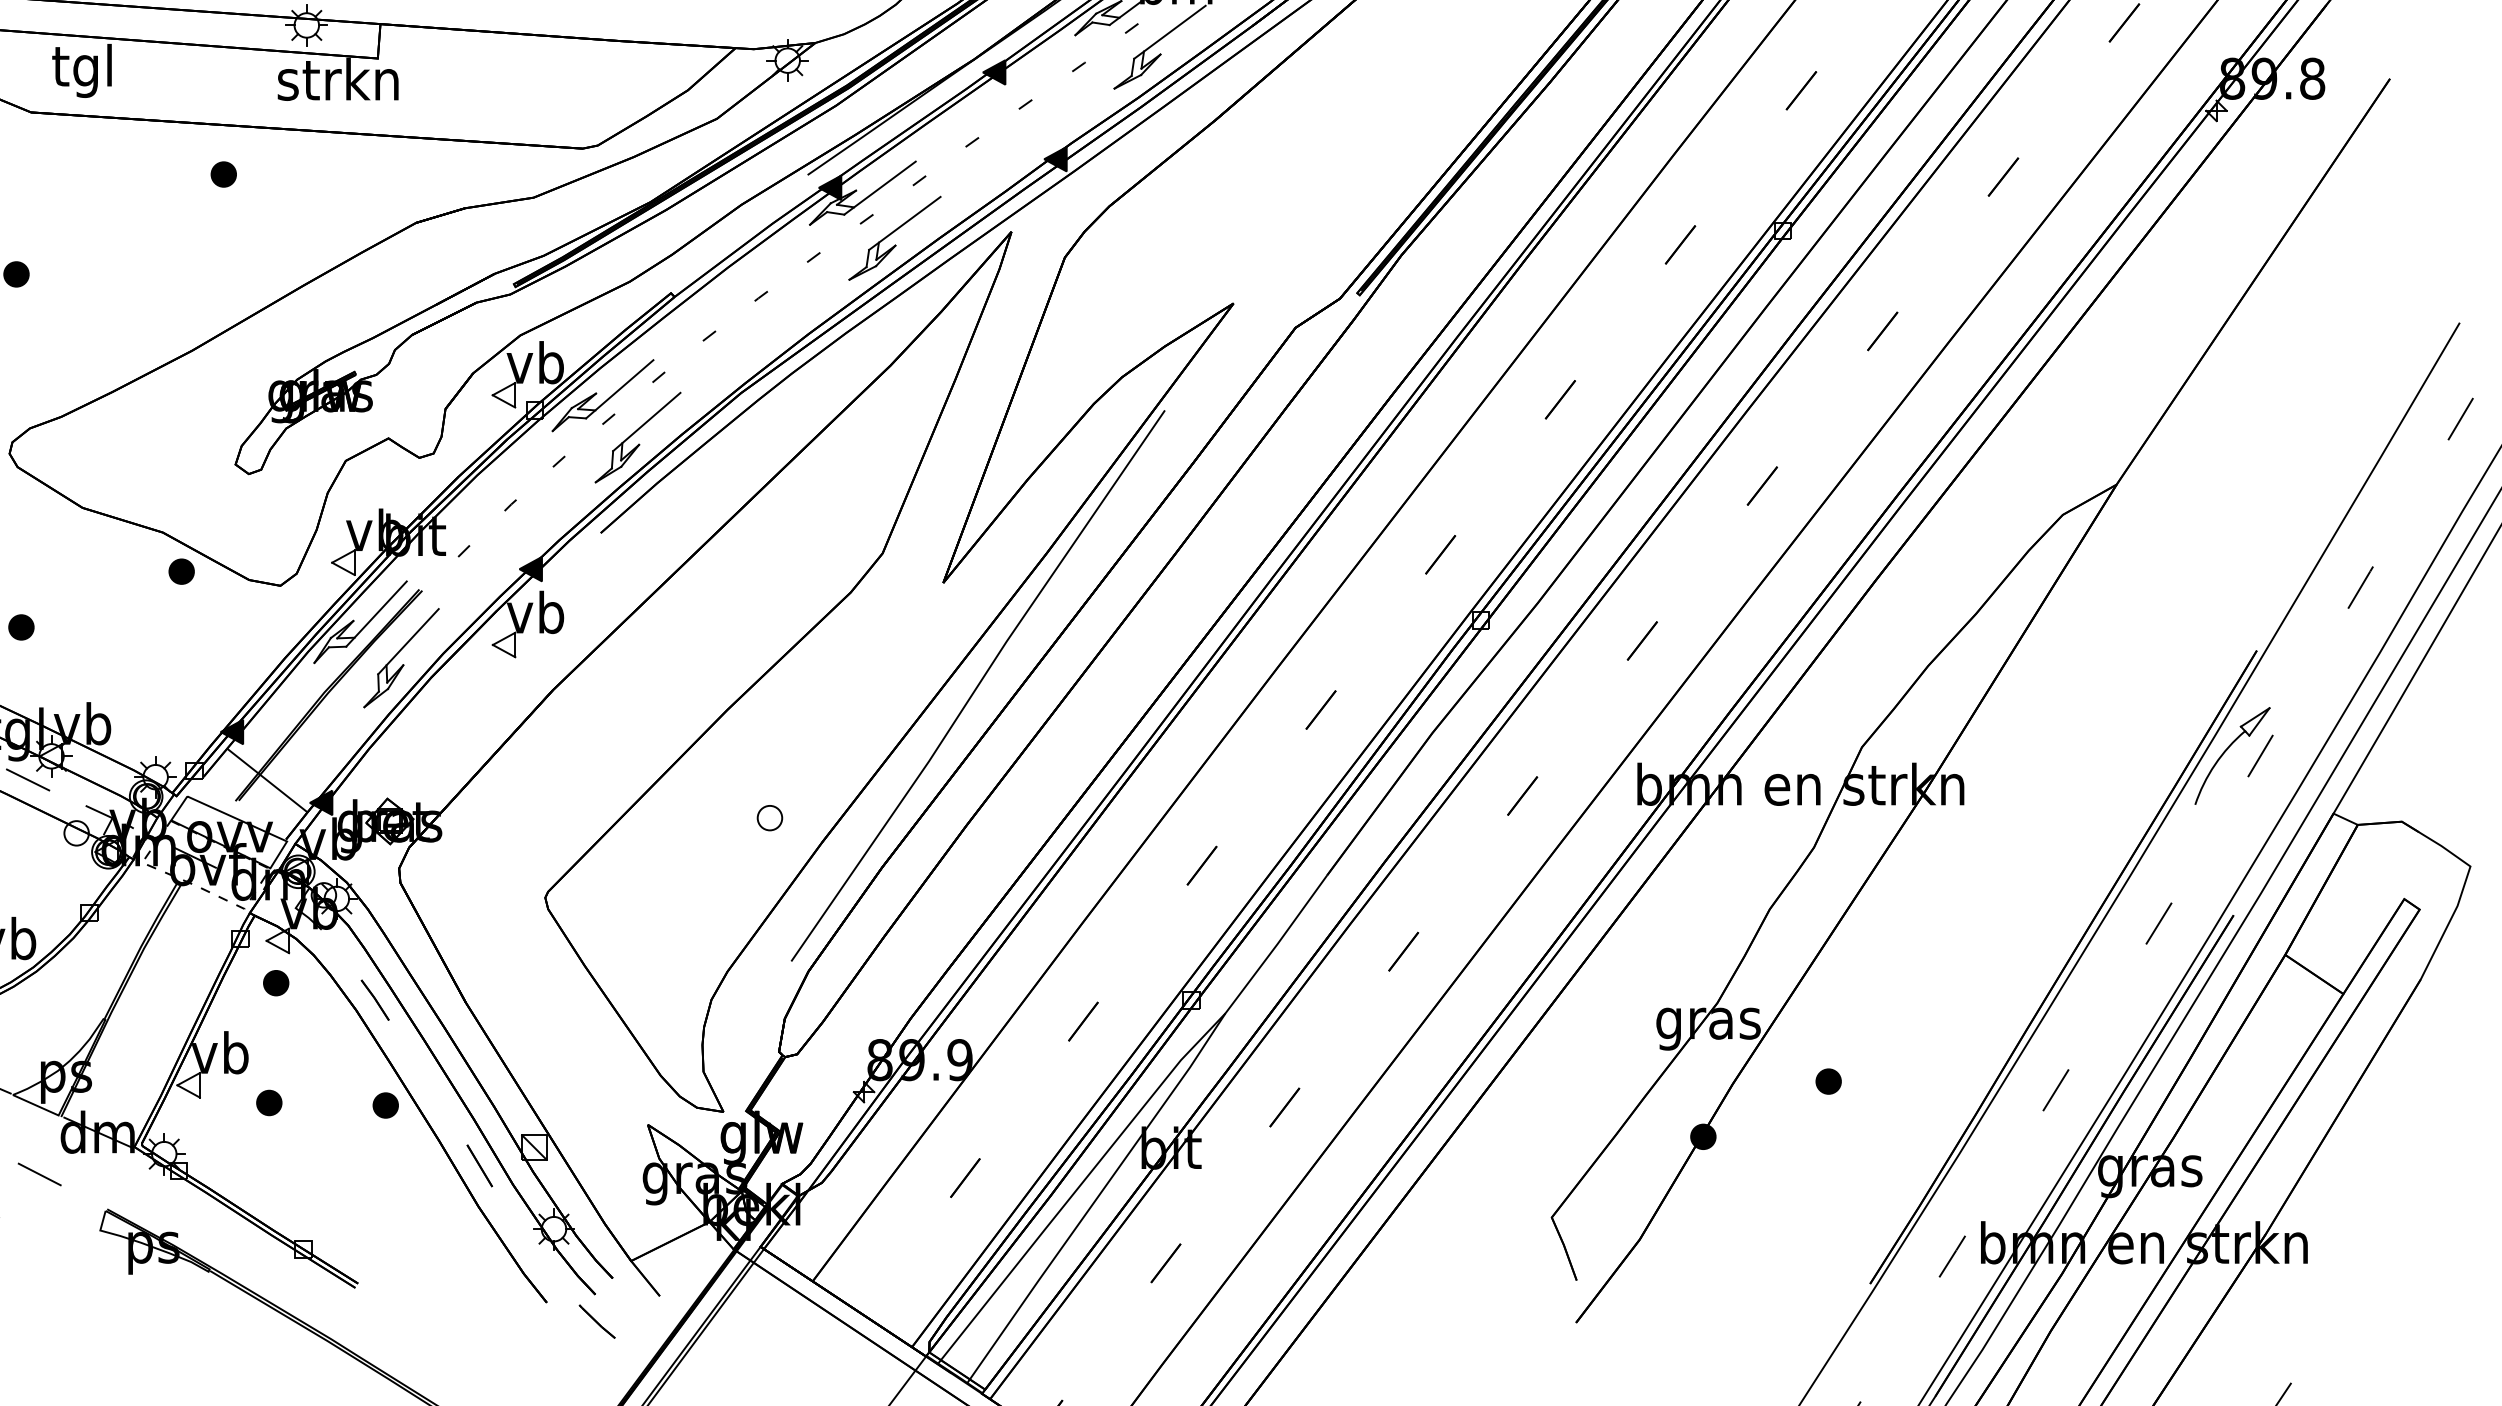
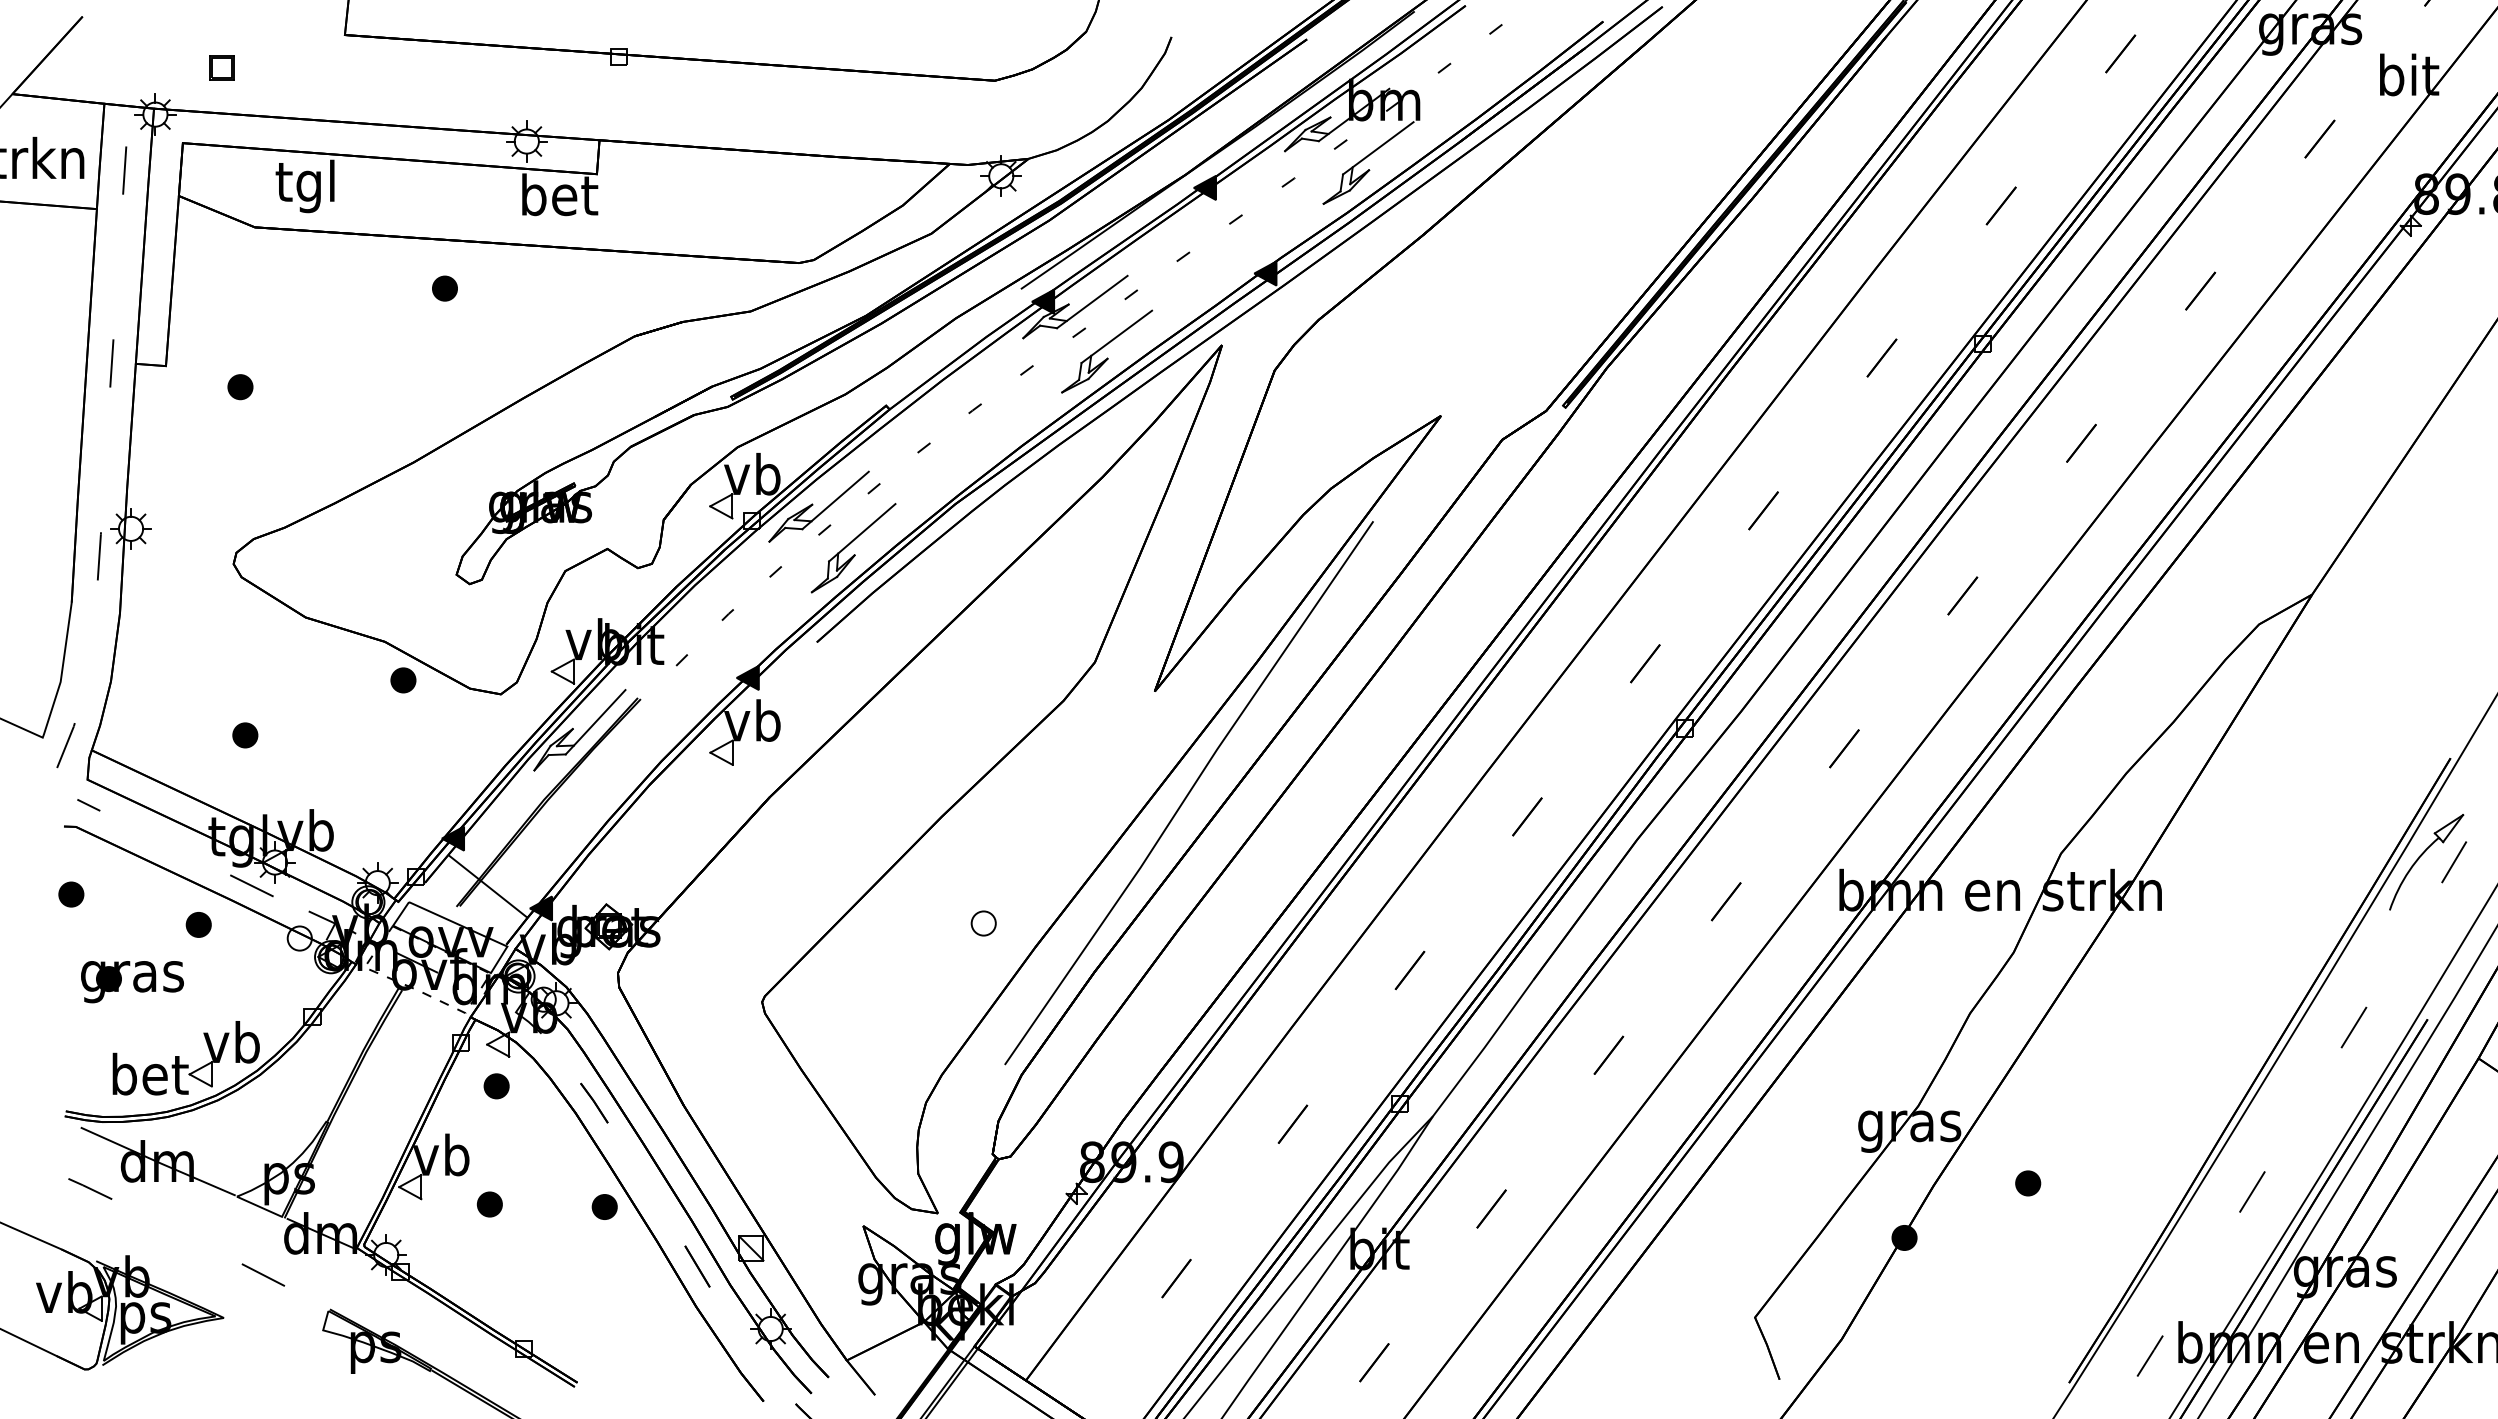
text: (337, 79) -> (557, 194), strkn -> bet
part: (401, 657) -> (620, 765), removed

